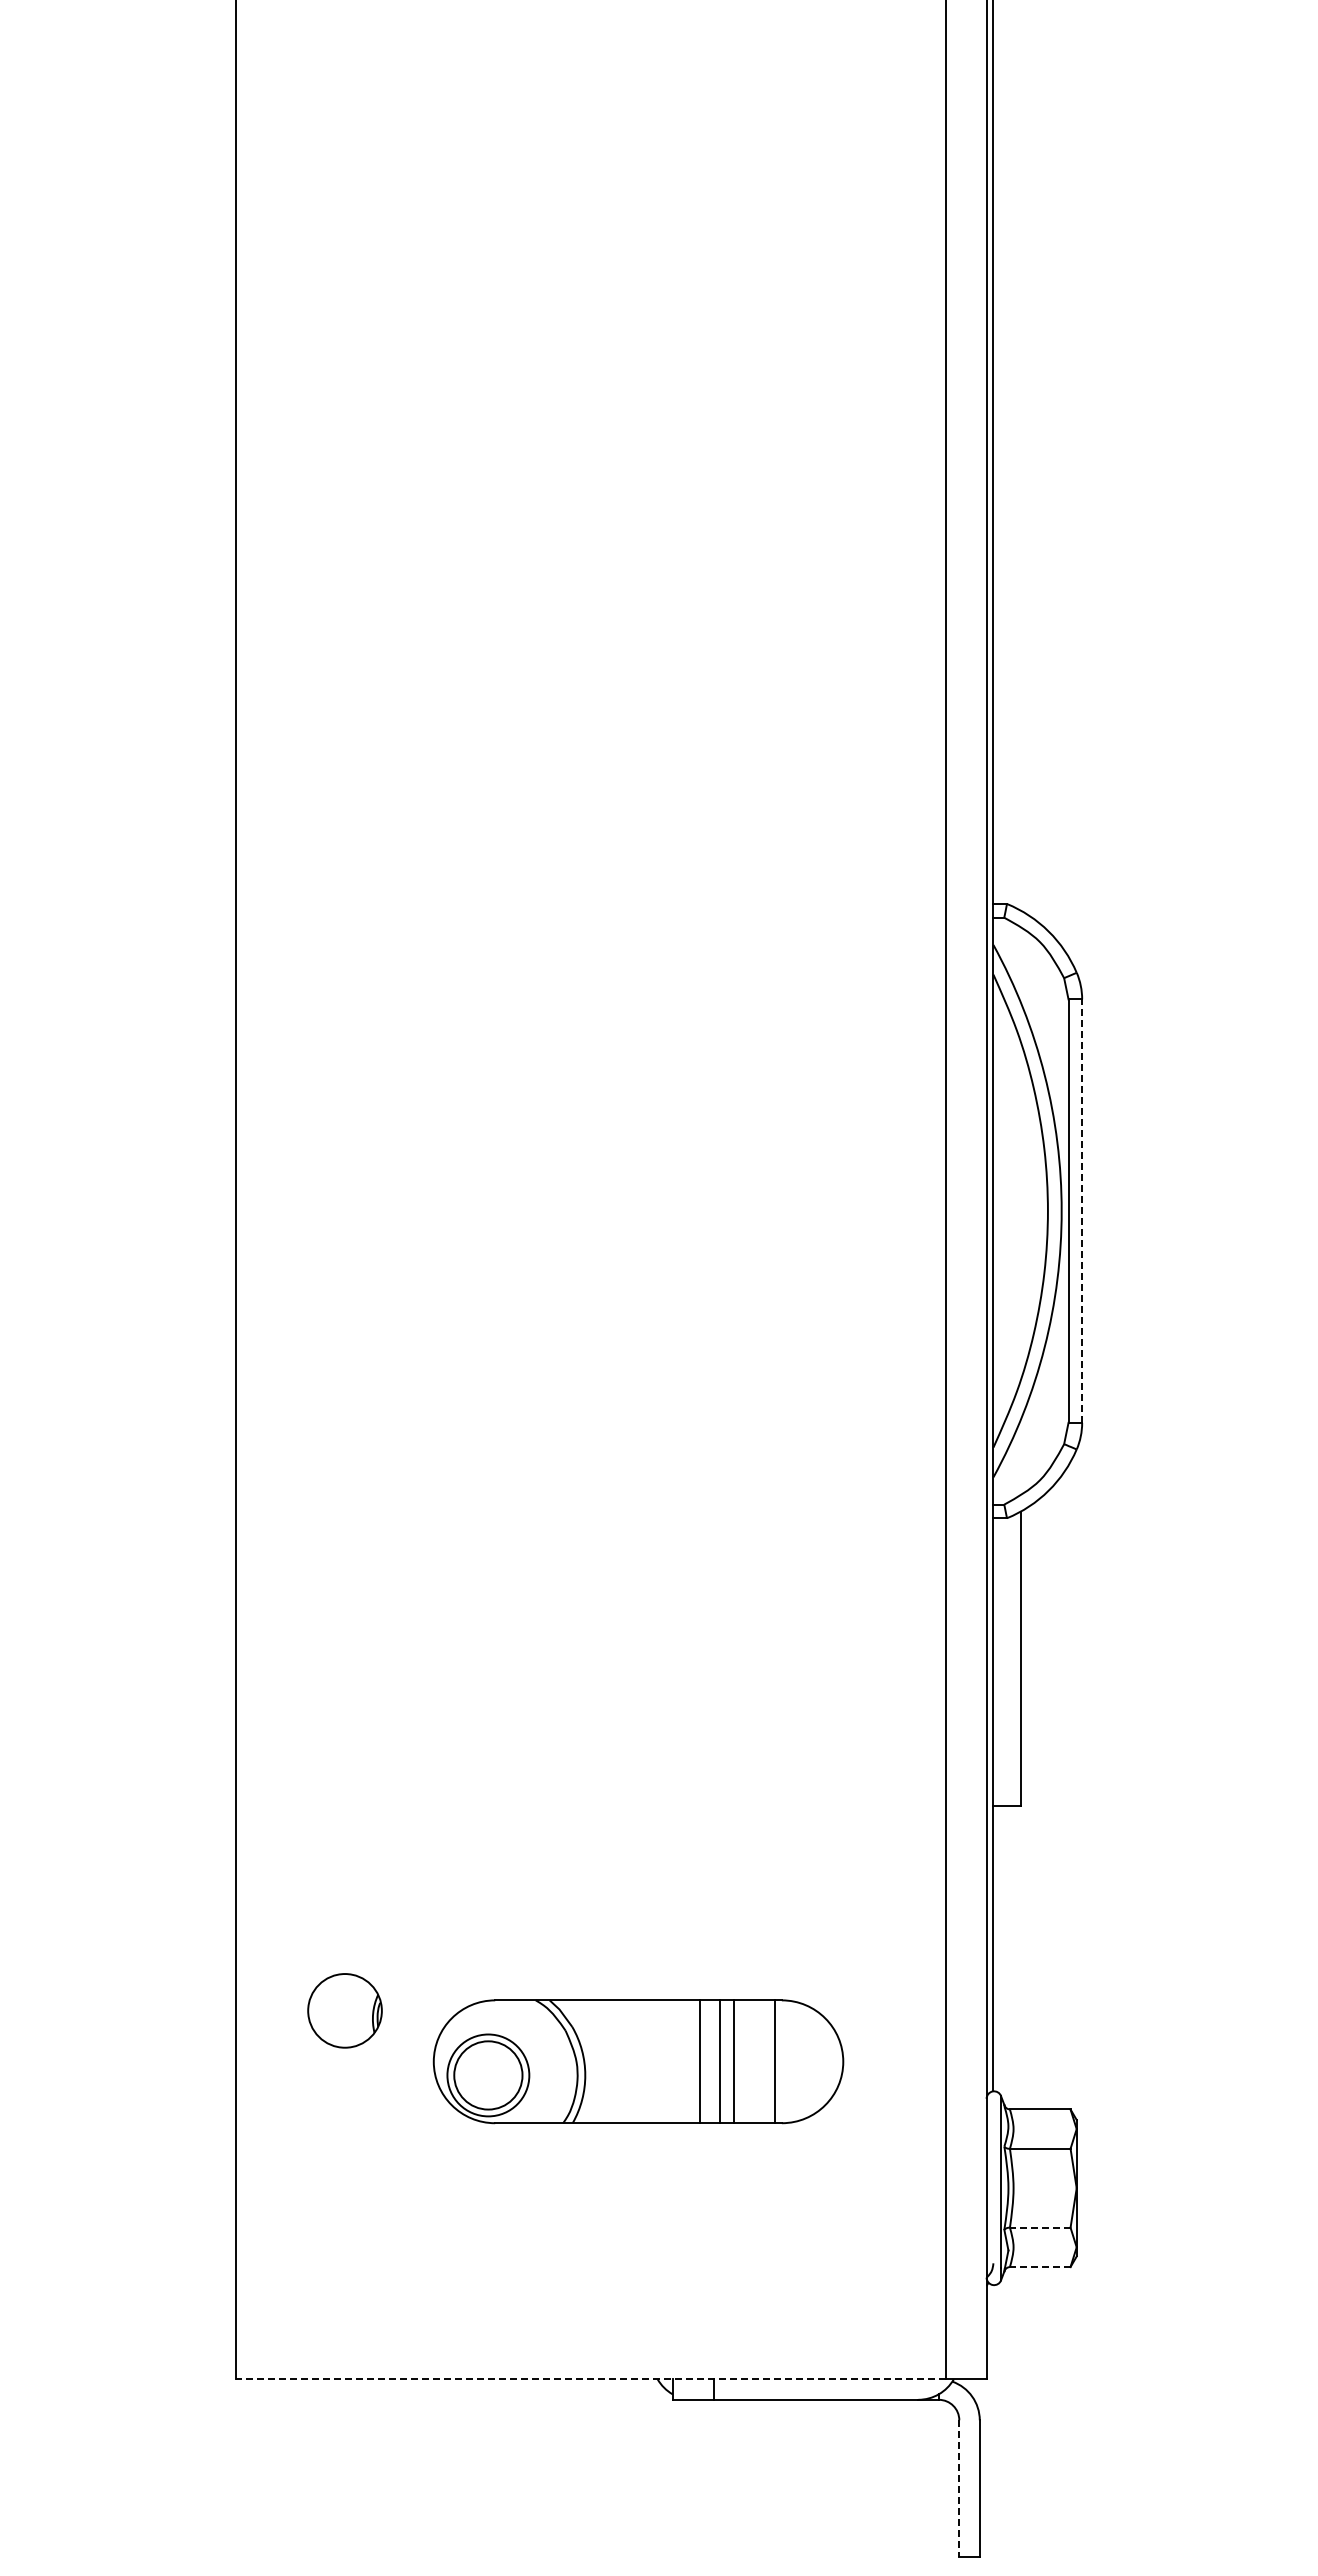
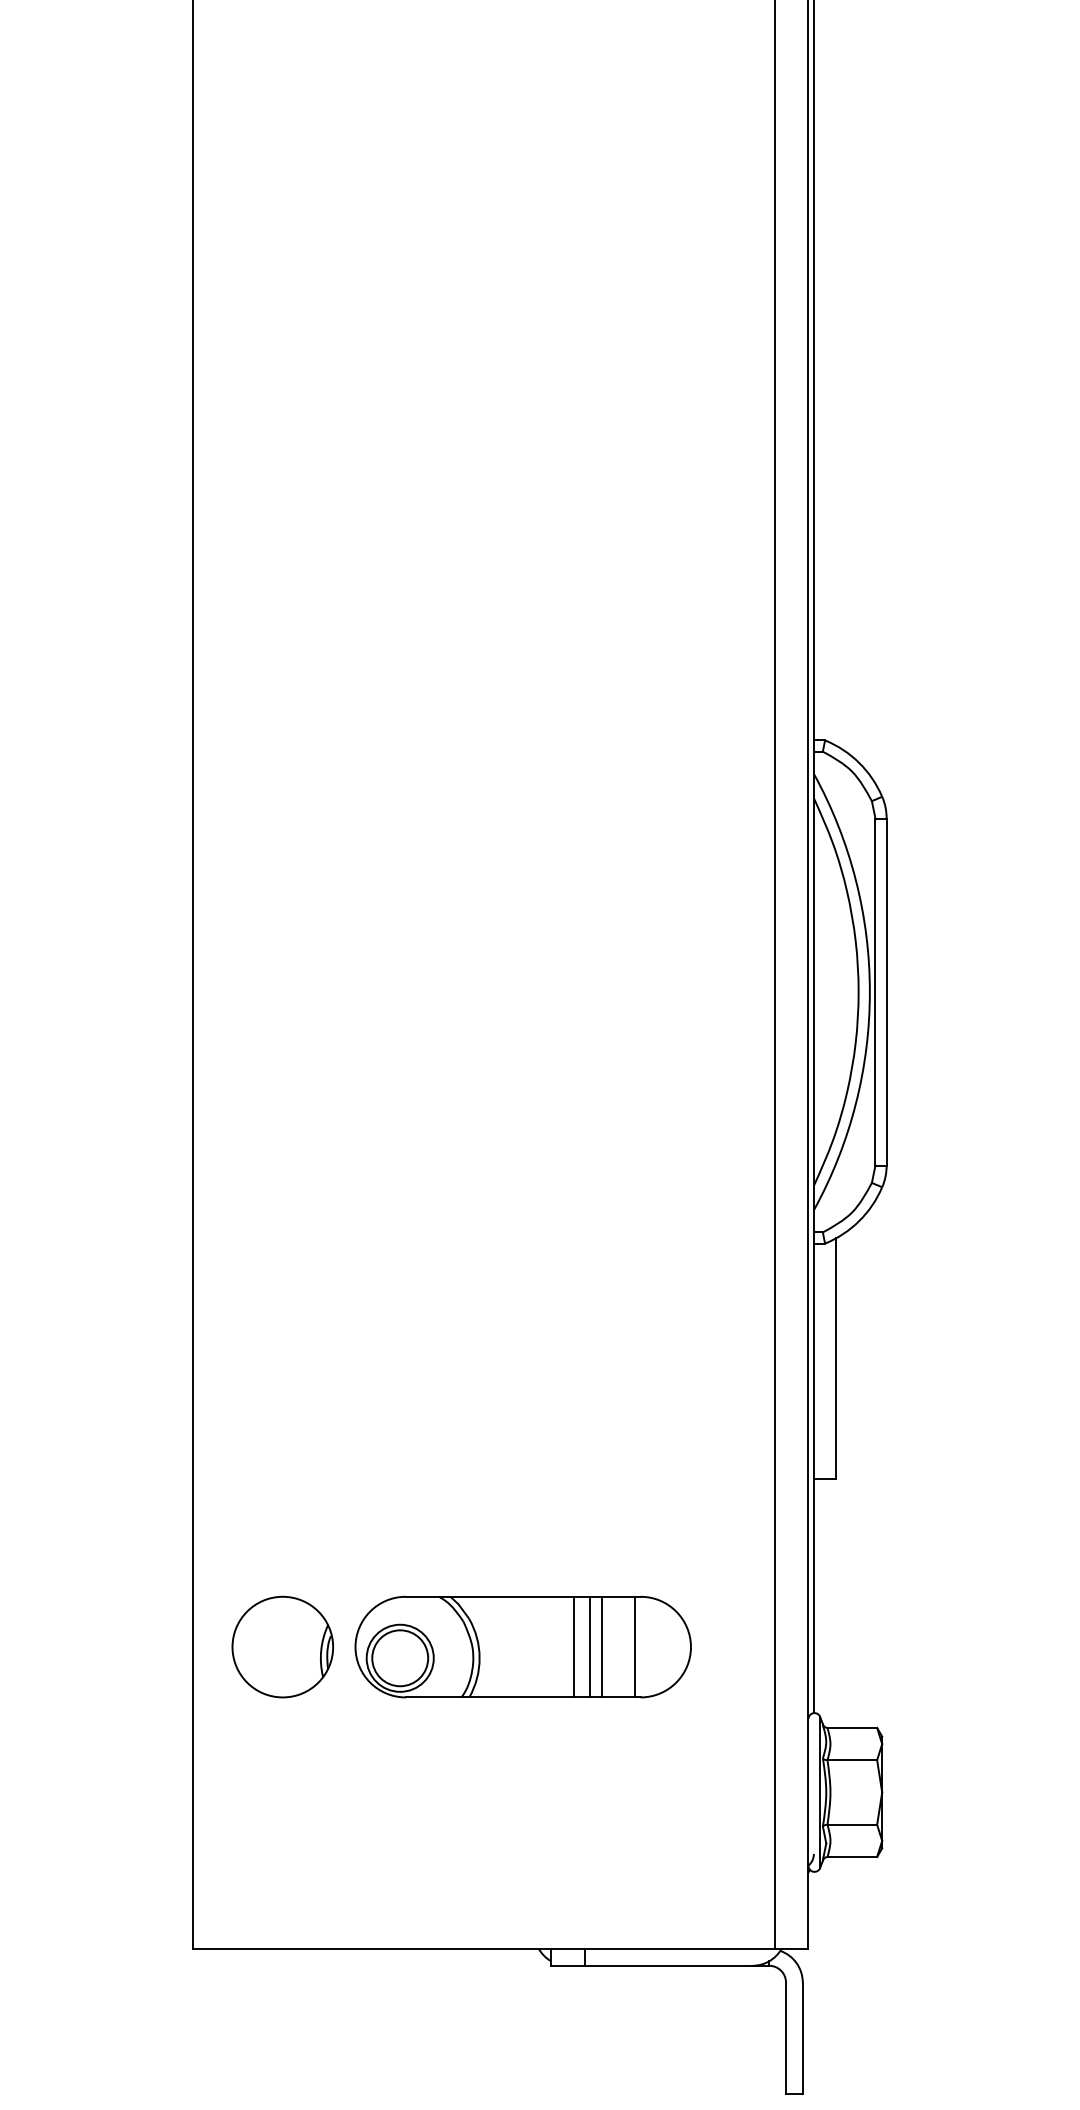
line: (1082, 1211) -> (886, 992), dashed -> solid
part: (344, 2010) -> (282, 1646), size x1.67
part: (638, 2061) -> (523, 1646), moved
line: (1039, 2227) -> (851, 1824), dashed -> solid
line: (1039, 2267) -> (851, 1857), dashed -> solid
line: (590, 2379) -> (483, 1949), dashed -> solid
line: (959, 2489) -> (786, 2039), dashed -> solid

